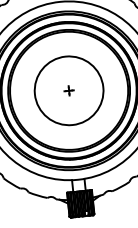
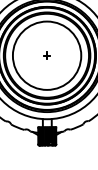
circle: (68, 90) -> (46, 55), size x1.4

